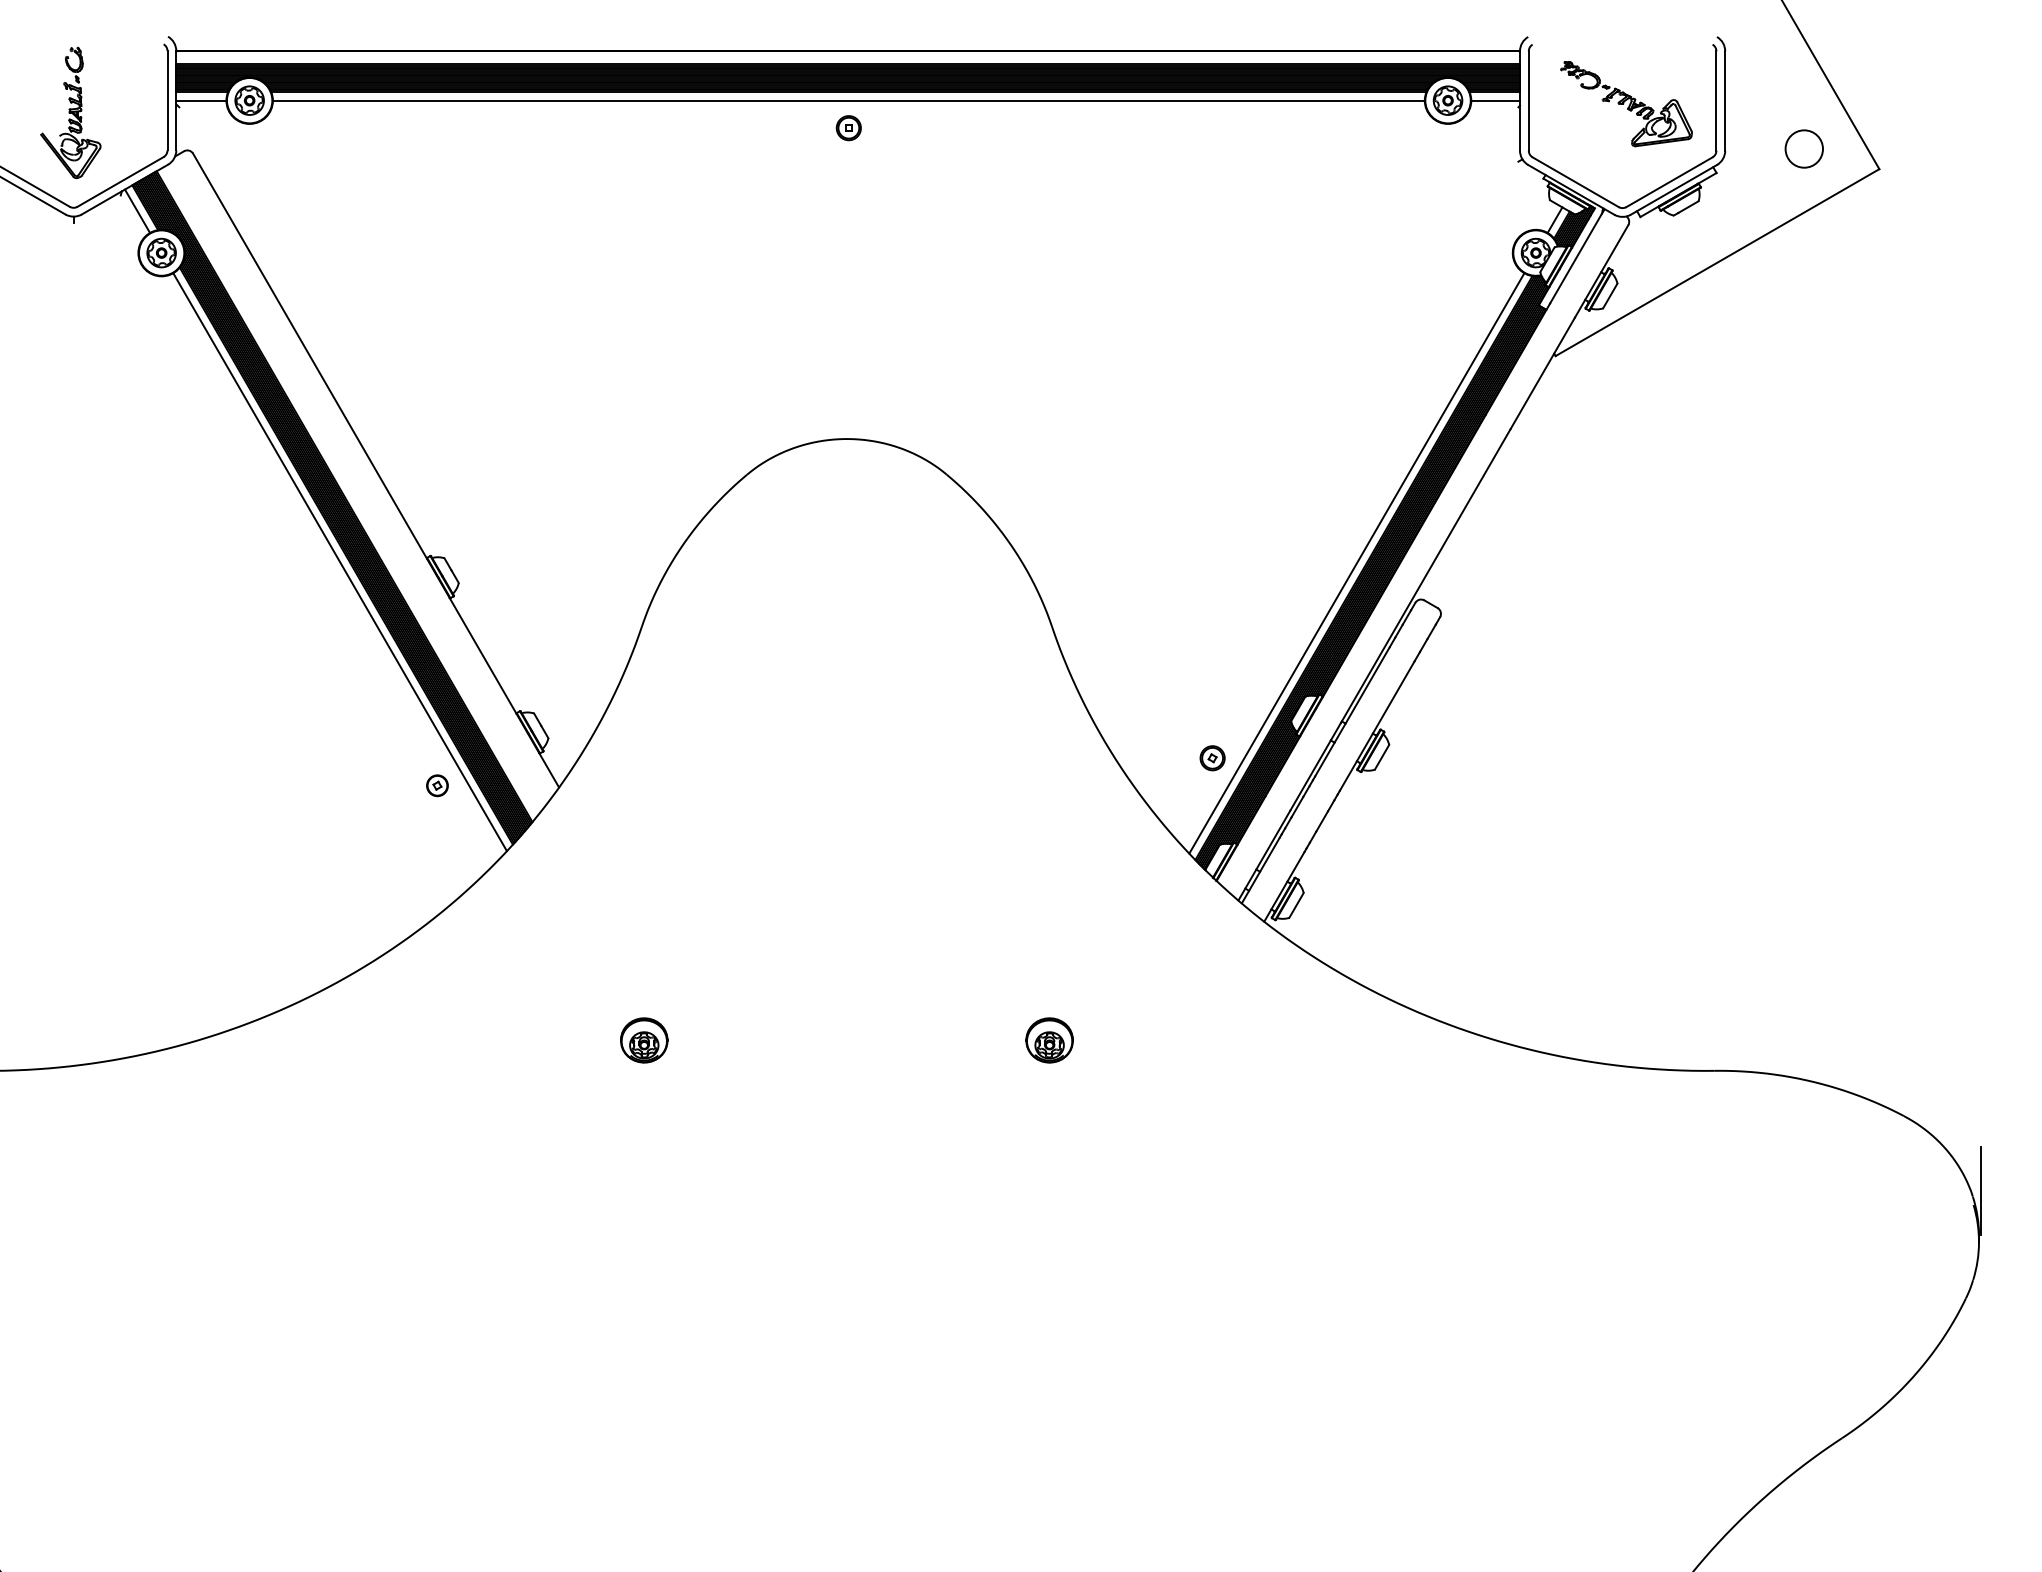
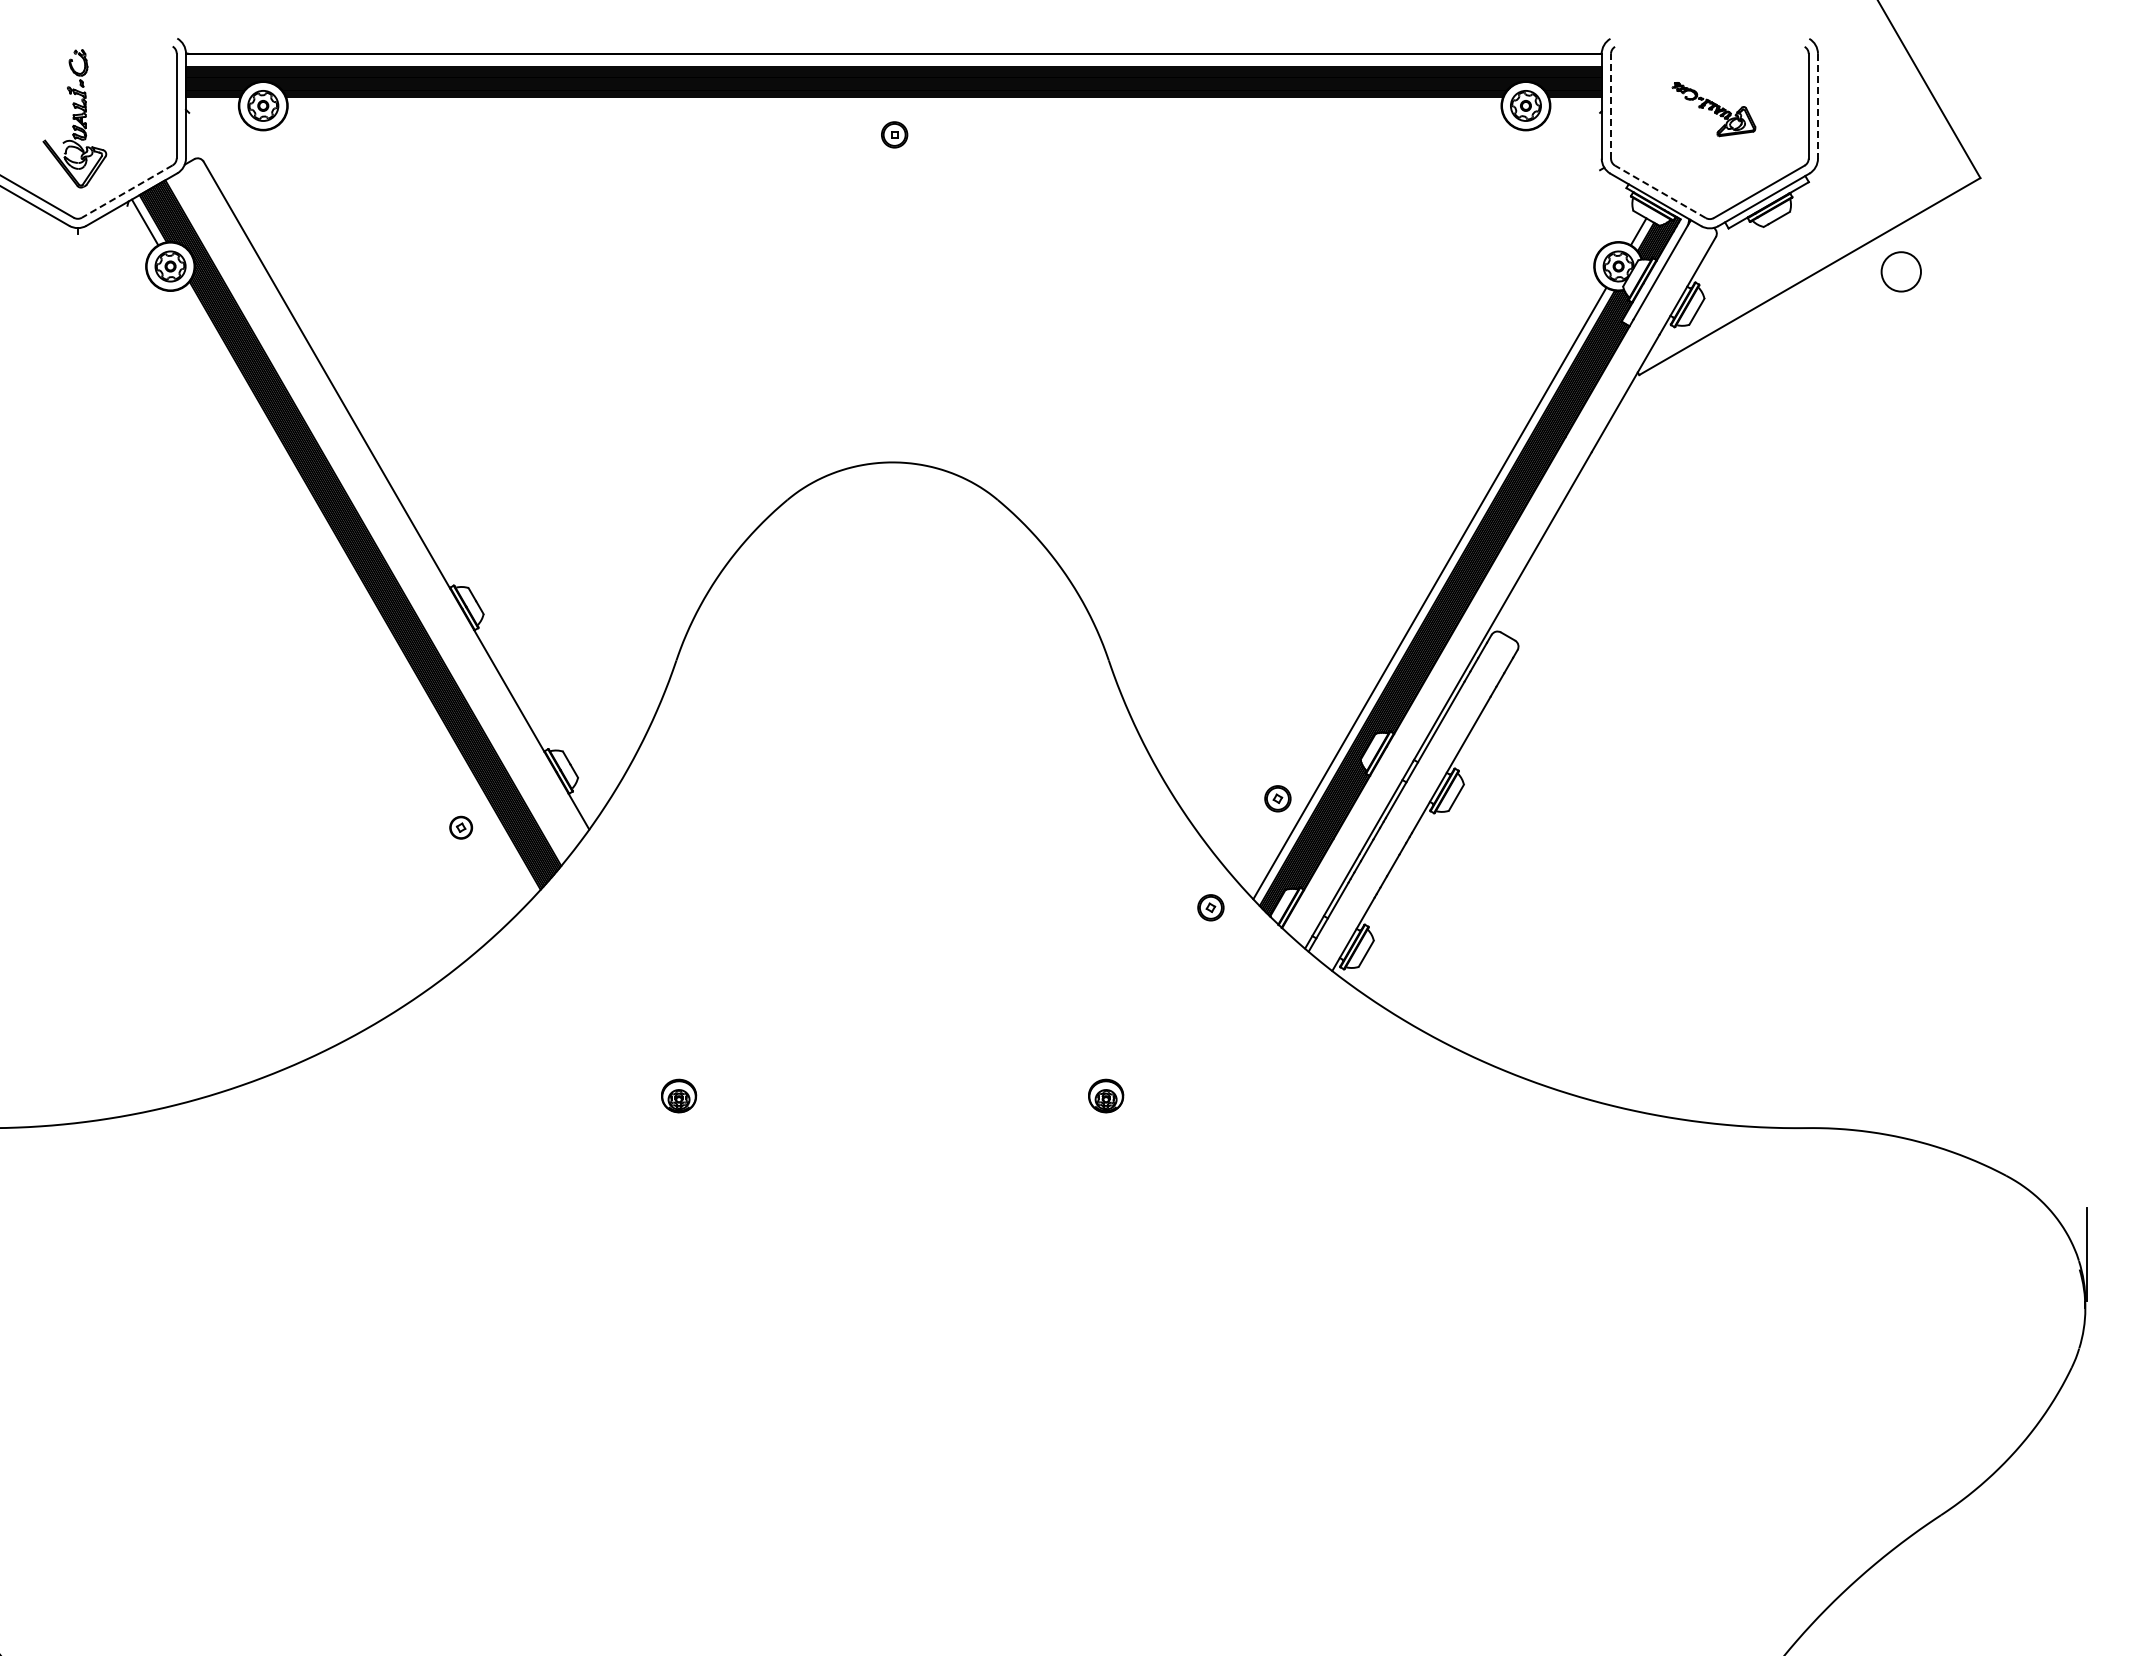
line: (200, 100) -> (211, 105), removed
line: (848, 100) -> (894, 105), removed
line: (1495, 100) -> (1575, 105), removed
line: (1529, 100) -> (1611, 105), solid -> dashed
line: (1724, 101) -> (1817, 106), solid -> dashed
part: (1626, 104) -> (1713, 109), size x0.6
circle: (1803, 148) -> (1900, 271), moved
line: (119, 181) -> (126, 191), solid -> dashed
line: (1575, 181) -> (1660, 191), solid -> dashed
line: (340, 561) -> (358, 591), removed
part: (1148, 861) -> (1210, 907), added
part: (643, 1039) -> (678, 1095), size x0.7
part: (1048, 1039) -> (1105, 1095), size x0.7

